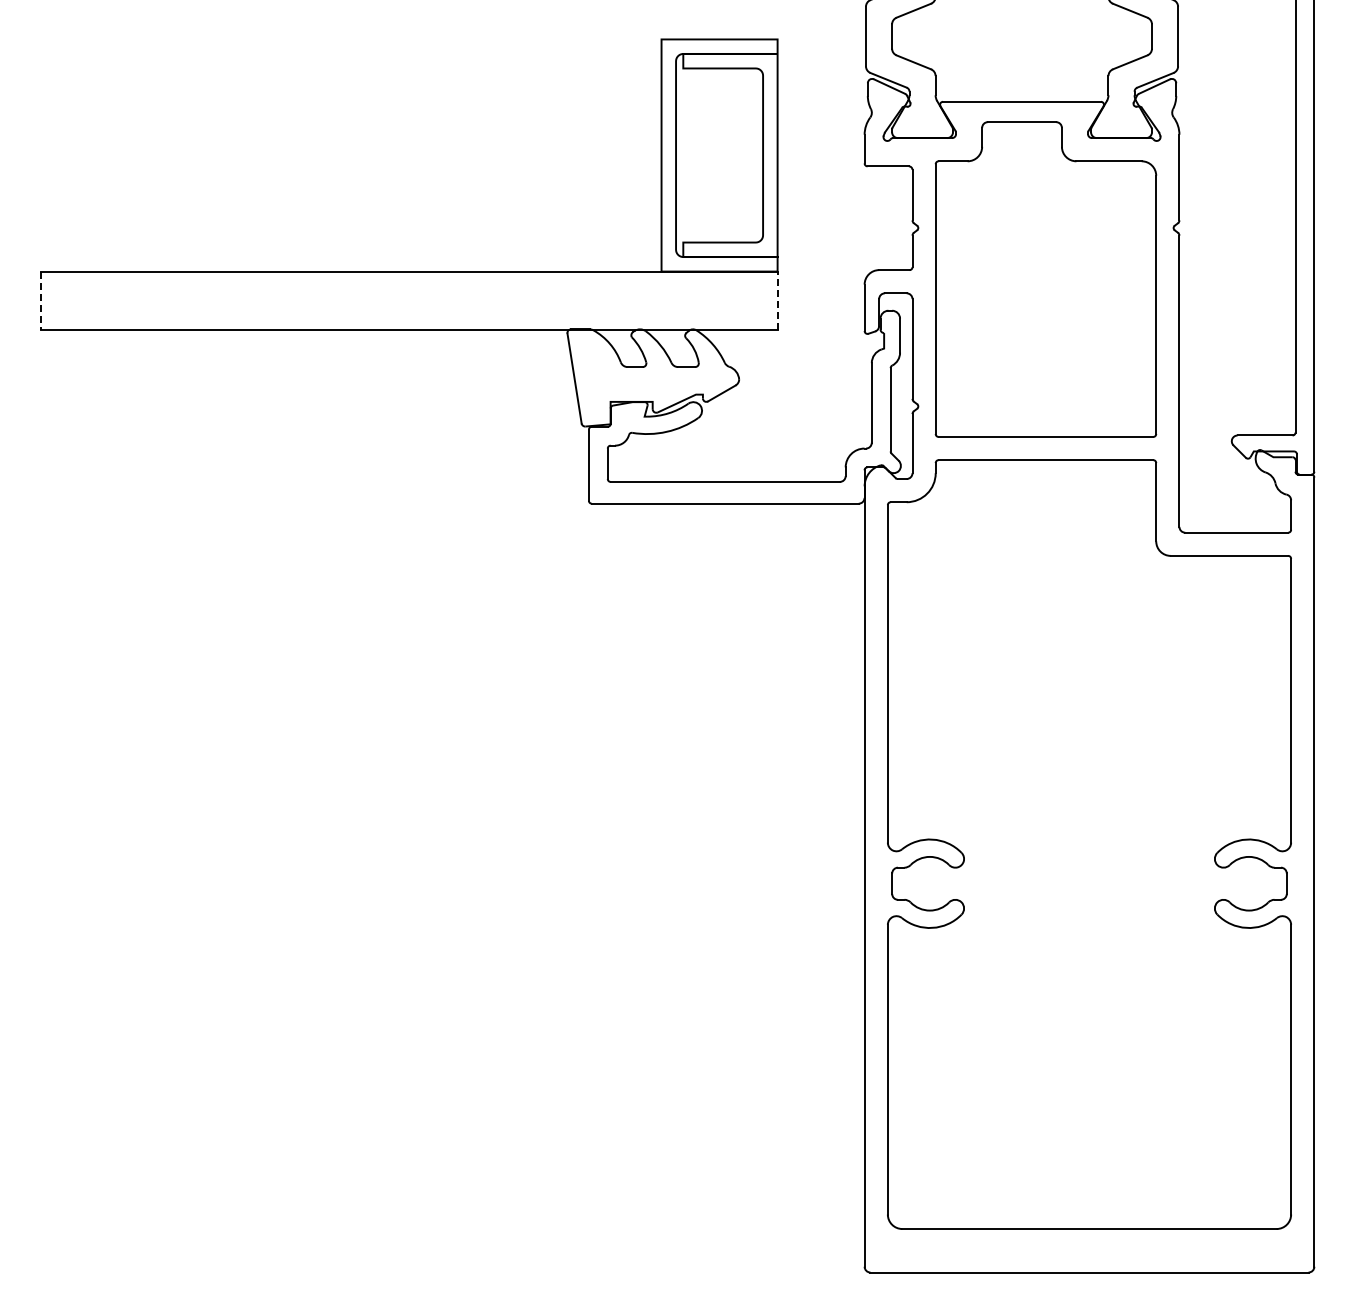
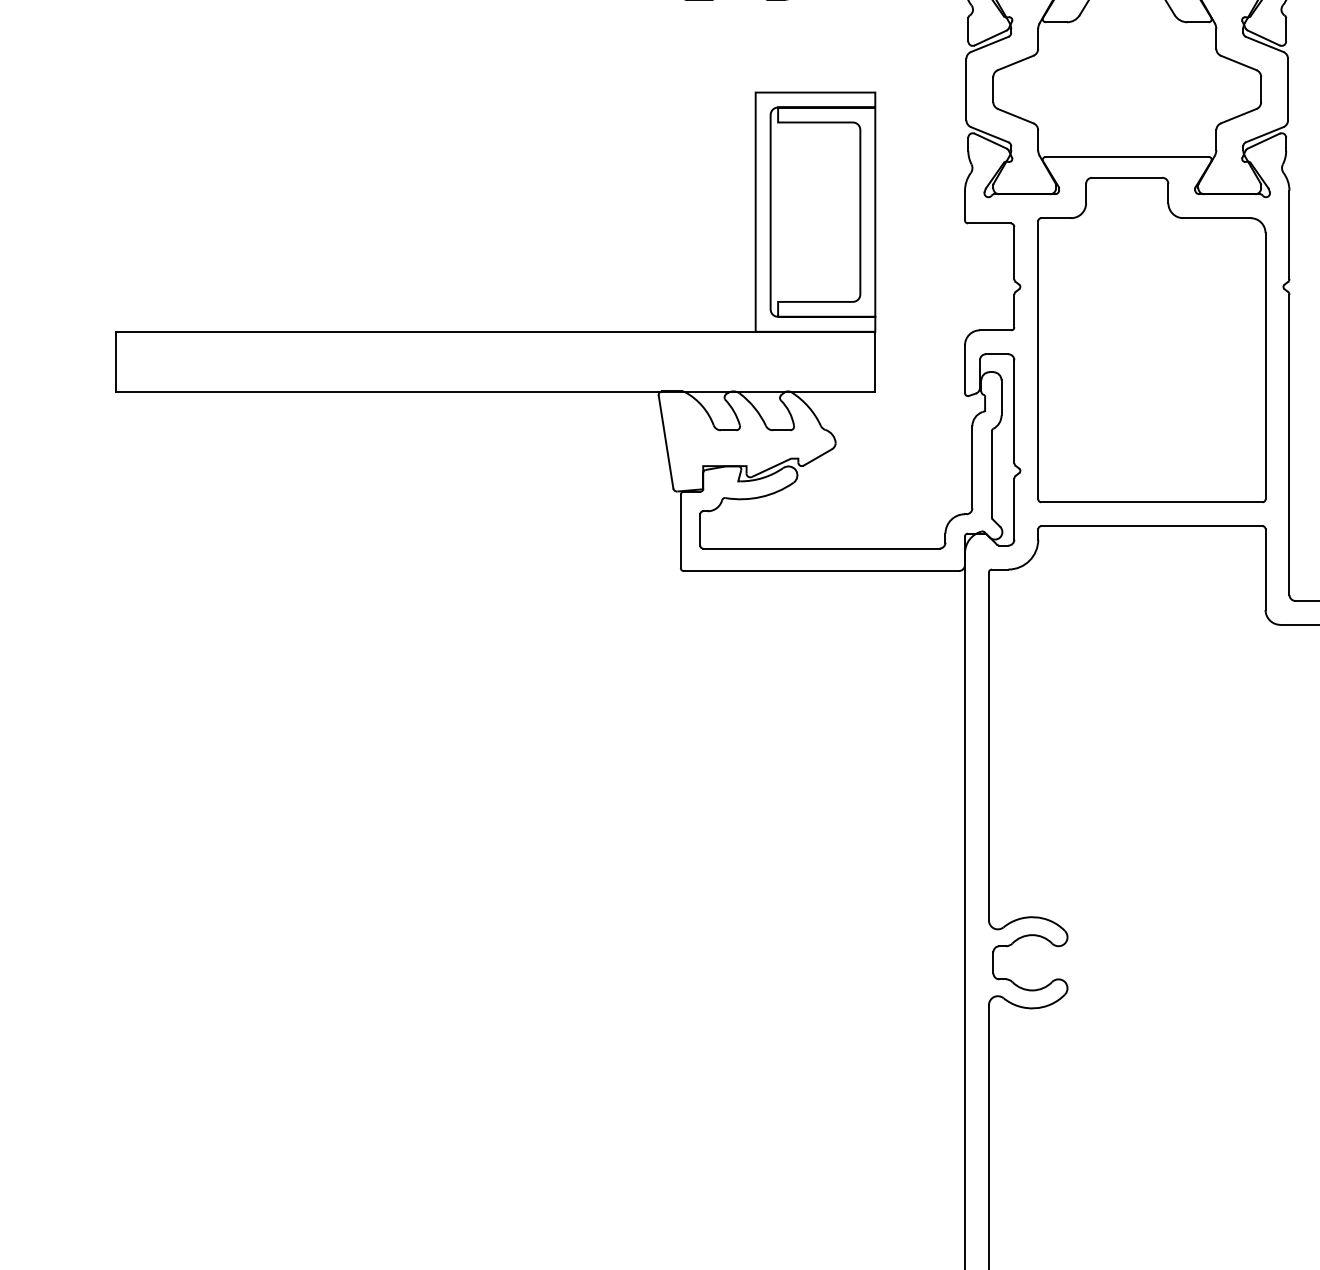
line: (777, 300) -> (875, 361), dashed -> solid
line: (40, 301) -> (115, 362), dashed -> solid

